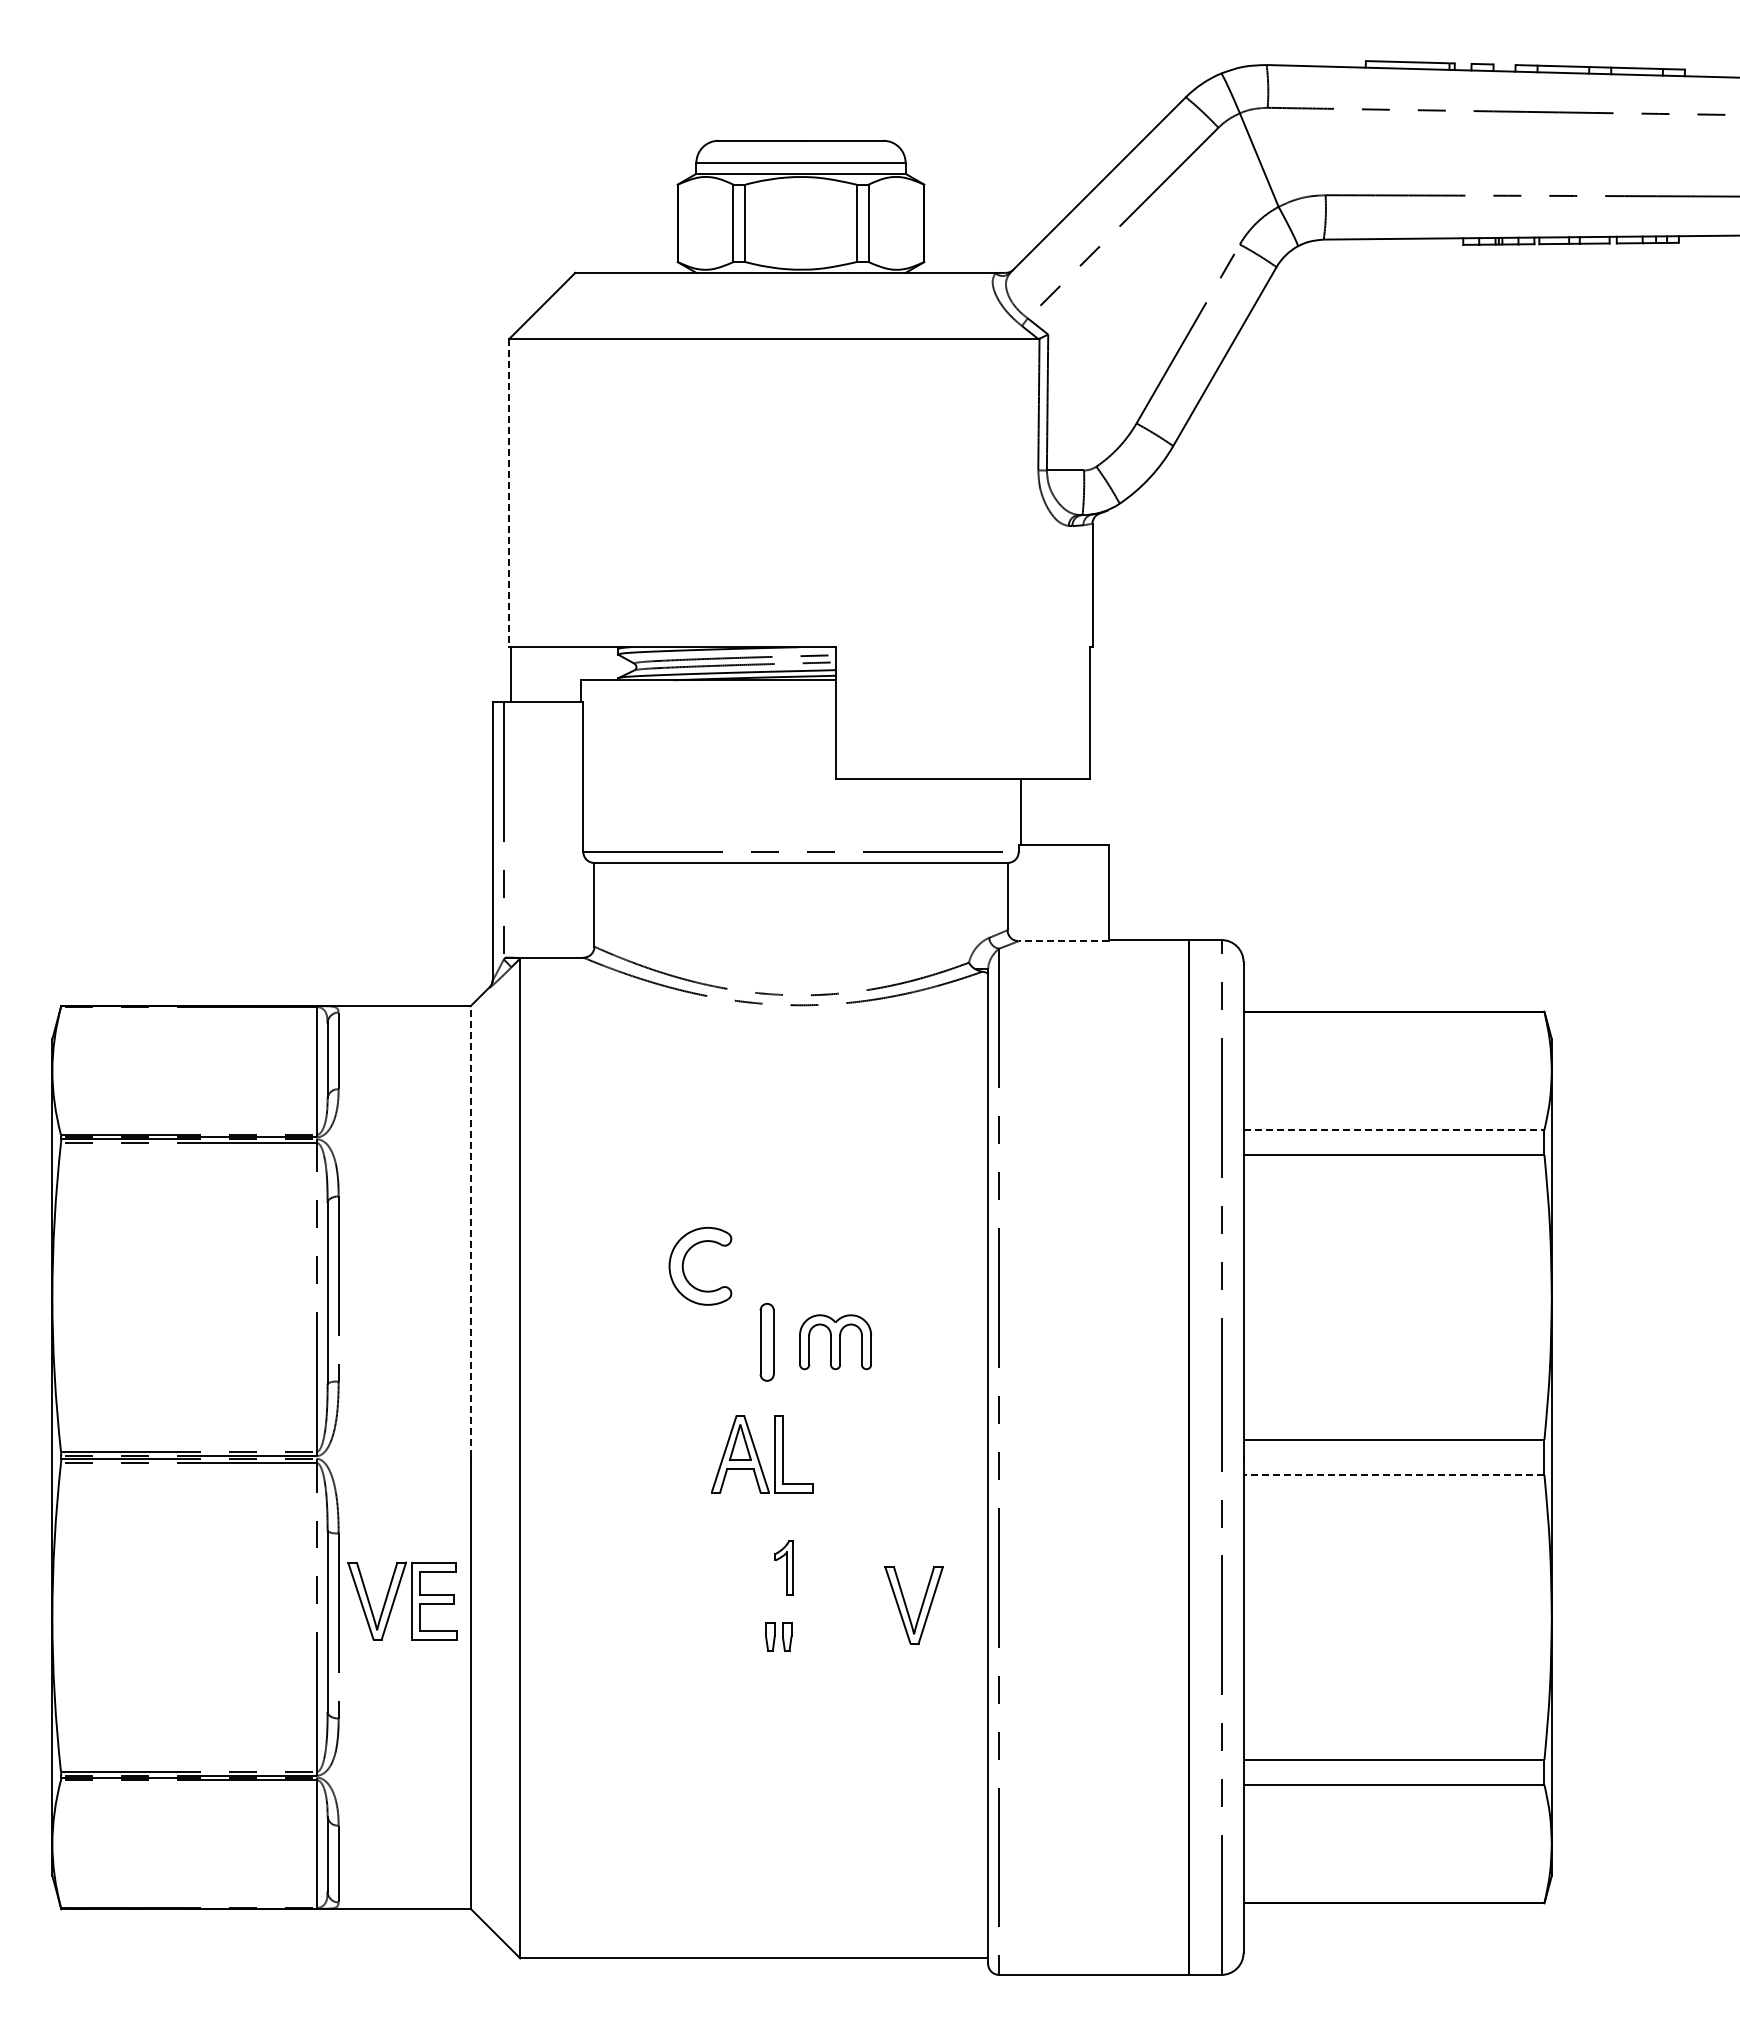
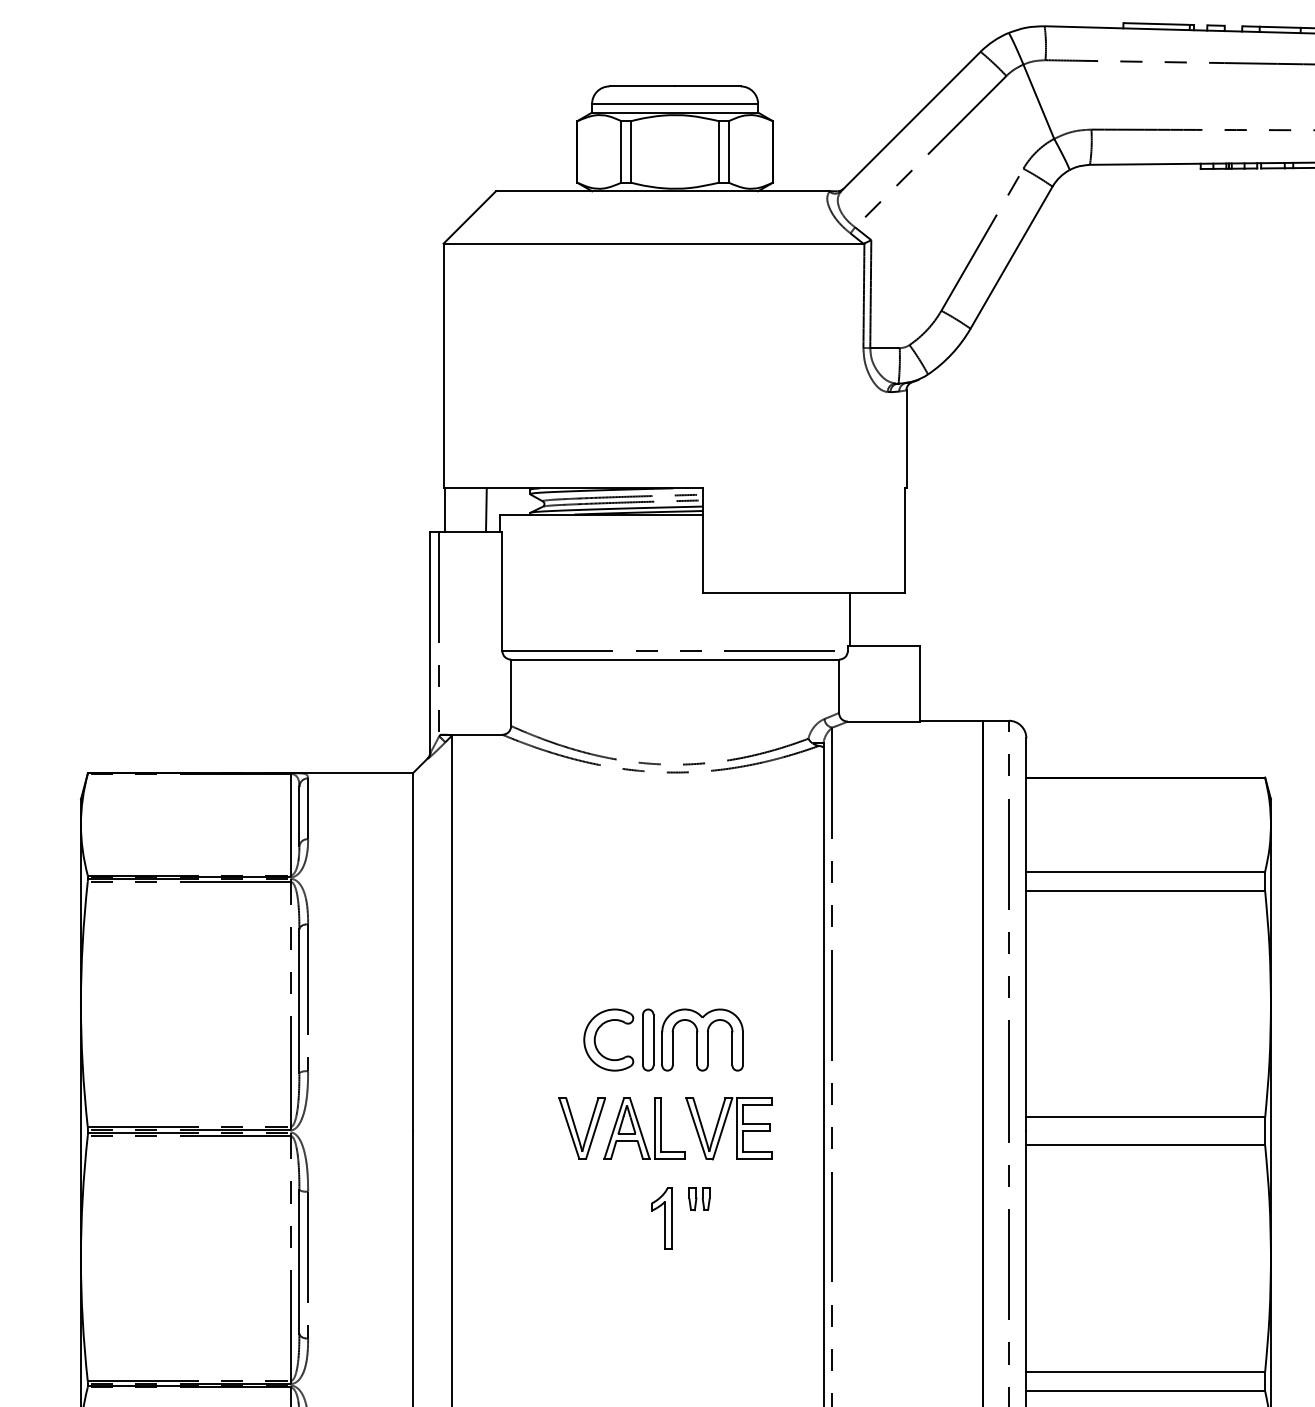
line: (509, 493) -> (443, 366), dashed -> solid
line: (562, 674) -> (485, 510), added
line: (1063, 941) -> (883, 721), dashed -> solid
line: (1394, 1130) -> (1146, 871), dashed -> solid
line: (470, 1231) -> (412, 952), dashed -> solid
part: (684, 1261) -> (596, 1036), moved
part: (835, 1341) -> (702, 1039), size x1.43
line: (1393, 1475) -> (1145, 1145), dashed -> solid
part: (784, 1567) -> (662, 1218), size x1.43
part: (395, 1599) -> (723, 1127), moved
part: (907, 1607) -> (577, 1130), moved
part: (778, 1636) -> (699, 1198), moved

